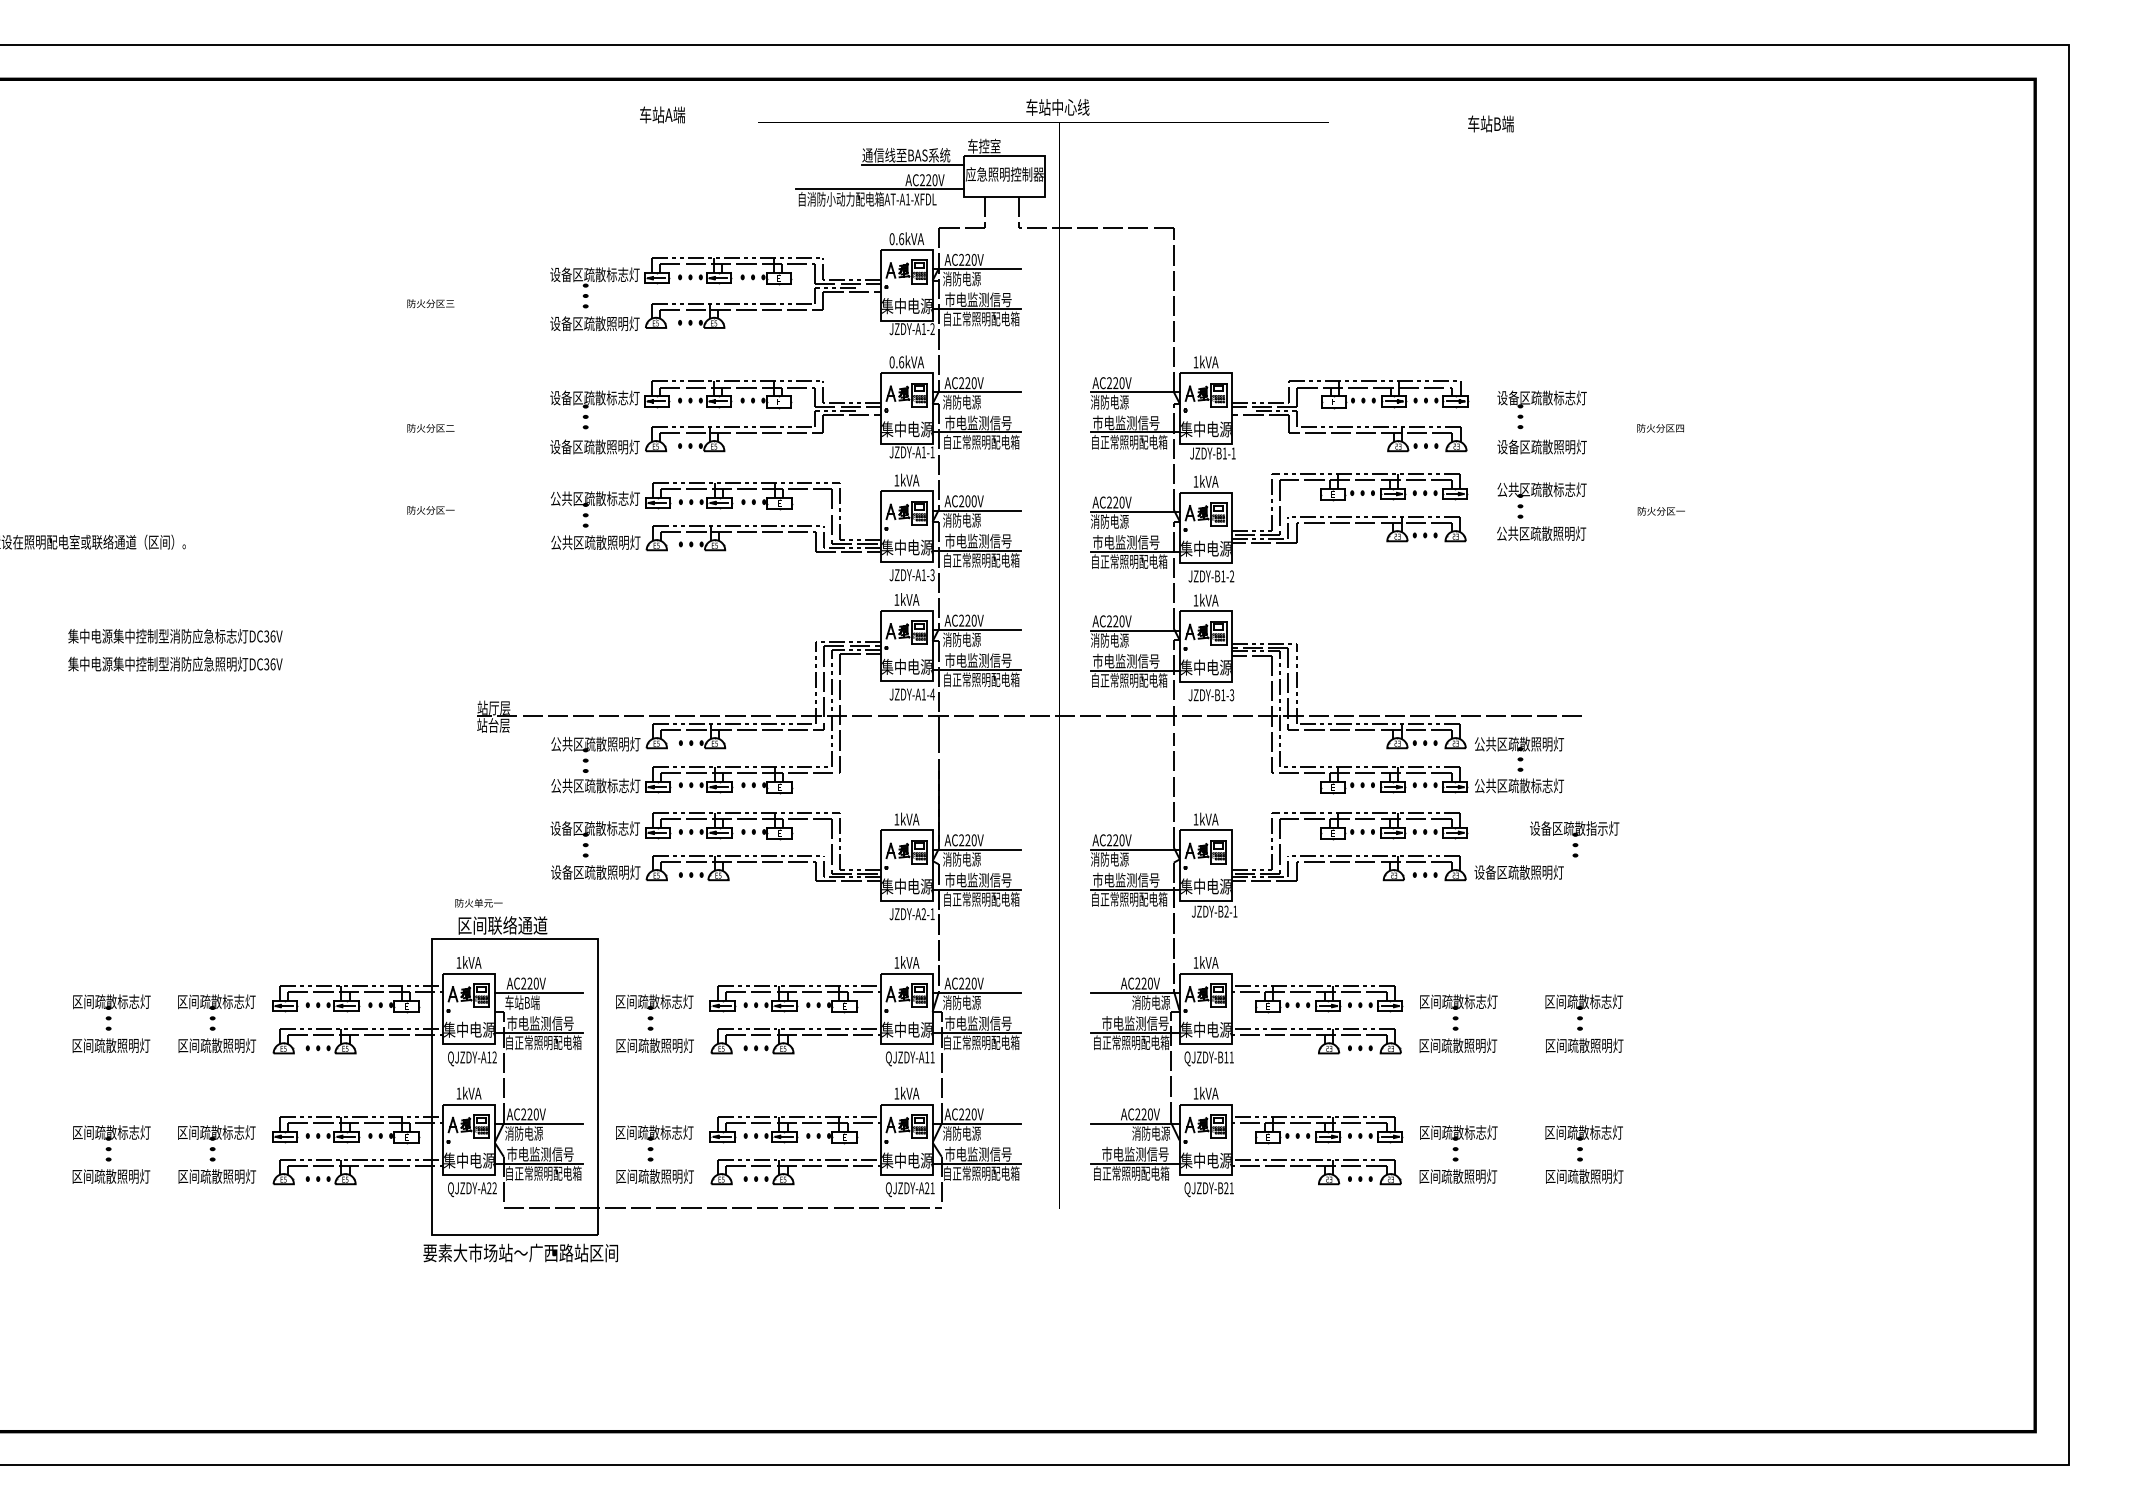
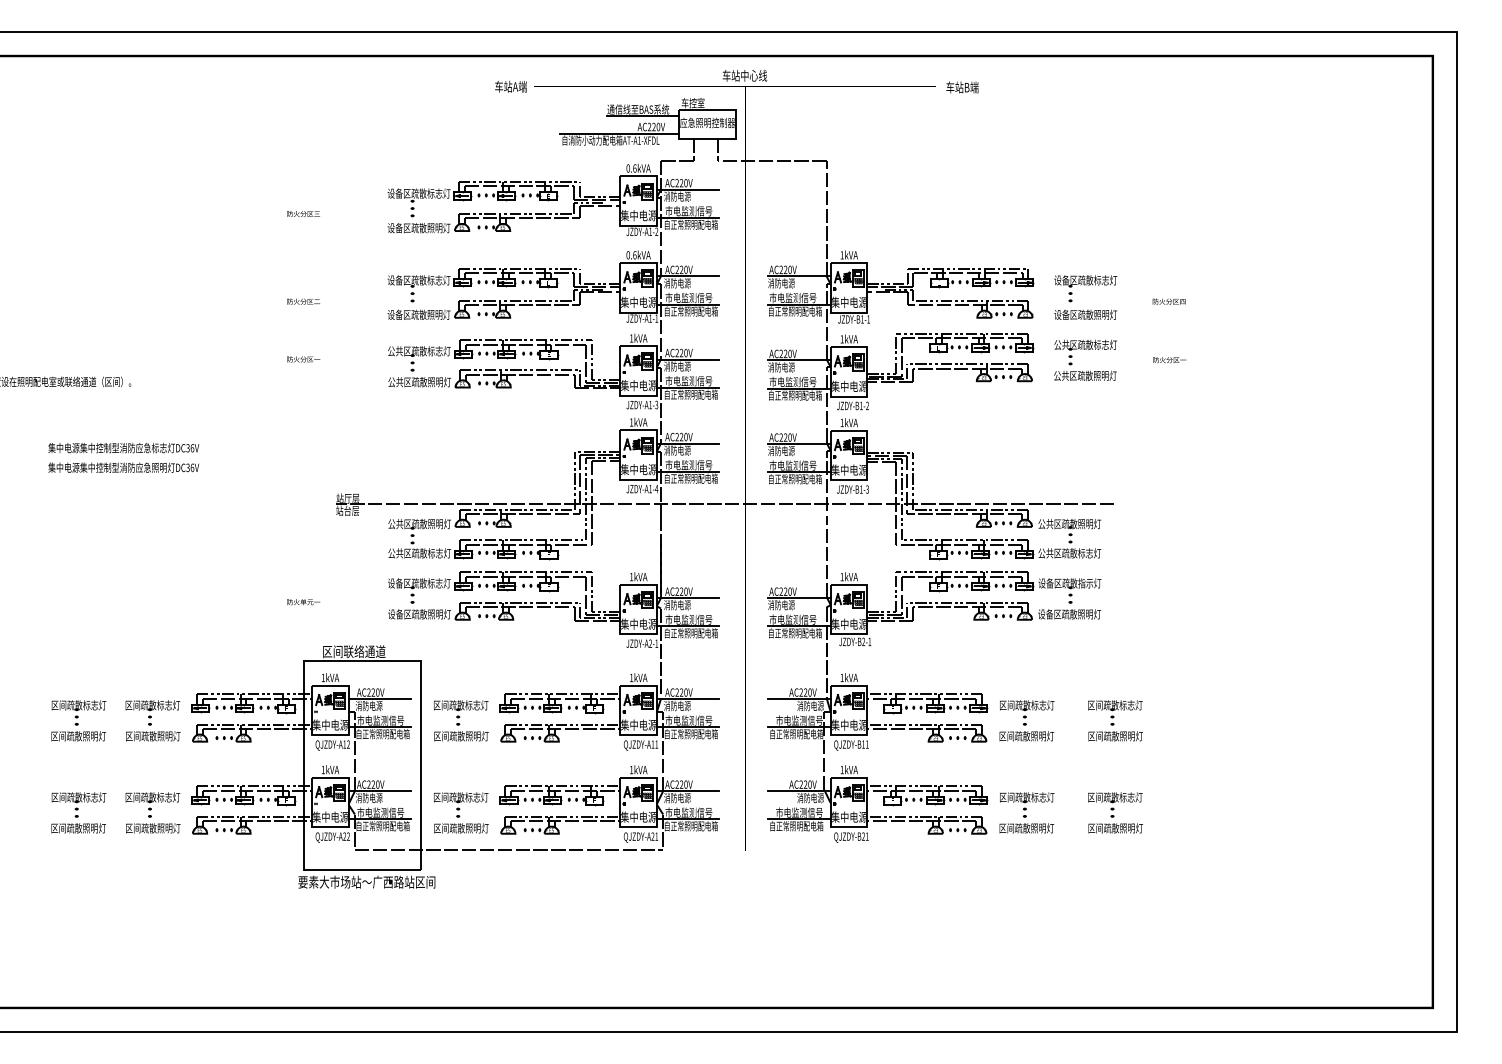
text: (662, 114) -> (510, 86), moved
text: (1490, 123) -> (962, 87), moved
text: (967, 501) -> (681, 353), AC200V -> AC220V
text: (1574, 839) -> (1069, 591), moved
text: (478, 903) -> (303, 602), moved
text: (523, 1002) -> (368, 705), 车站B端 -> 消防电源

